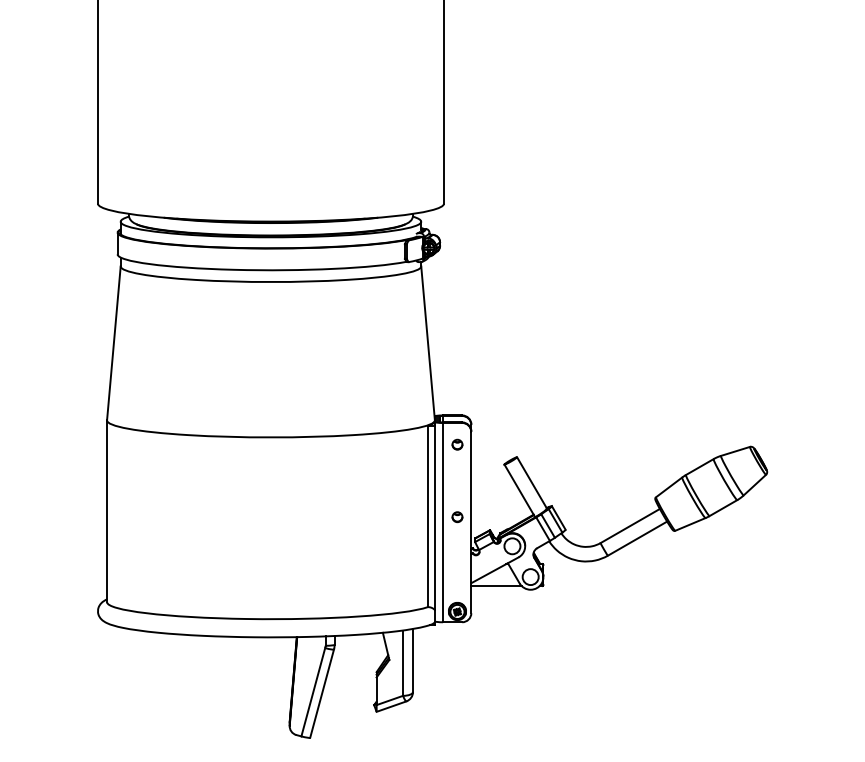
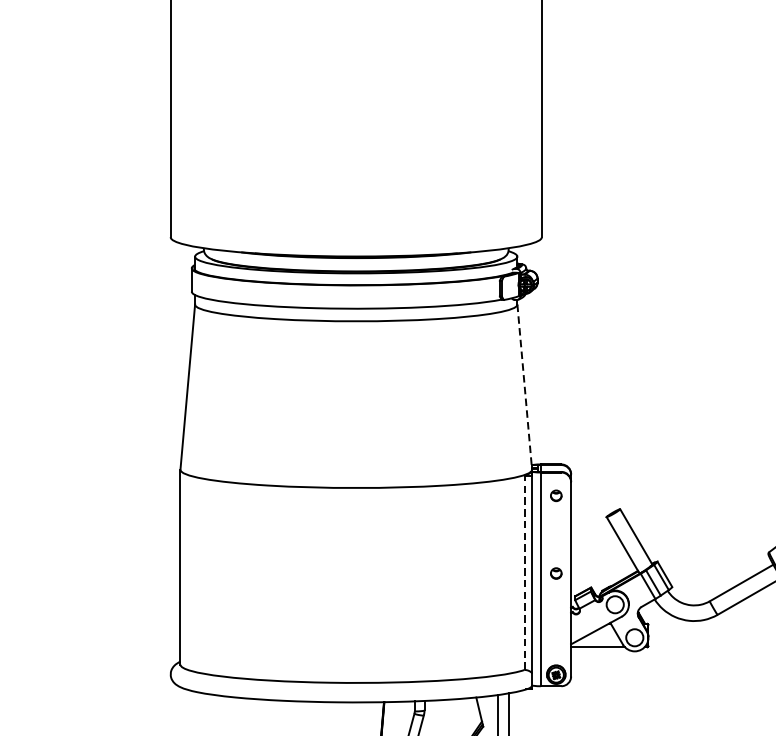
line: (428, 343) -> (525, 387), solid -> dashed
line: (427, 516) -> (524, 572), solid -> dashed

